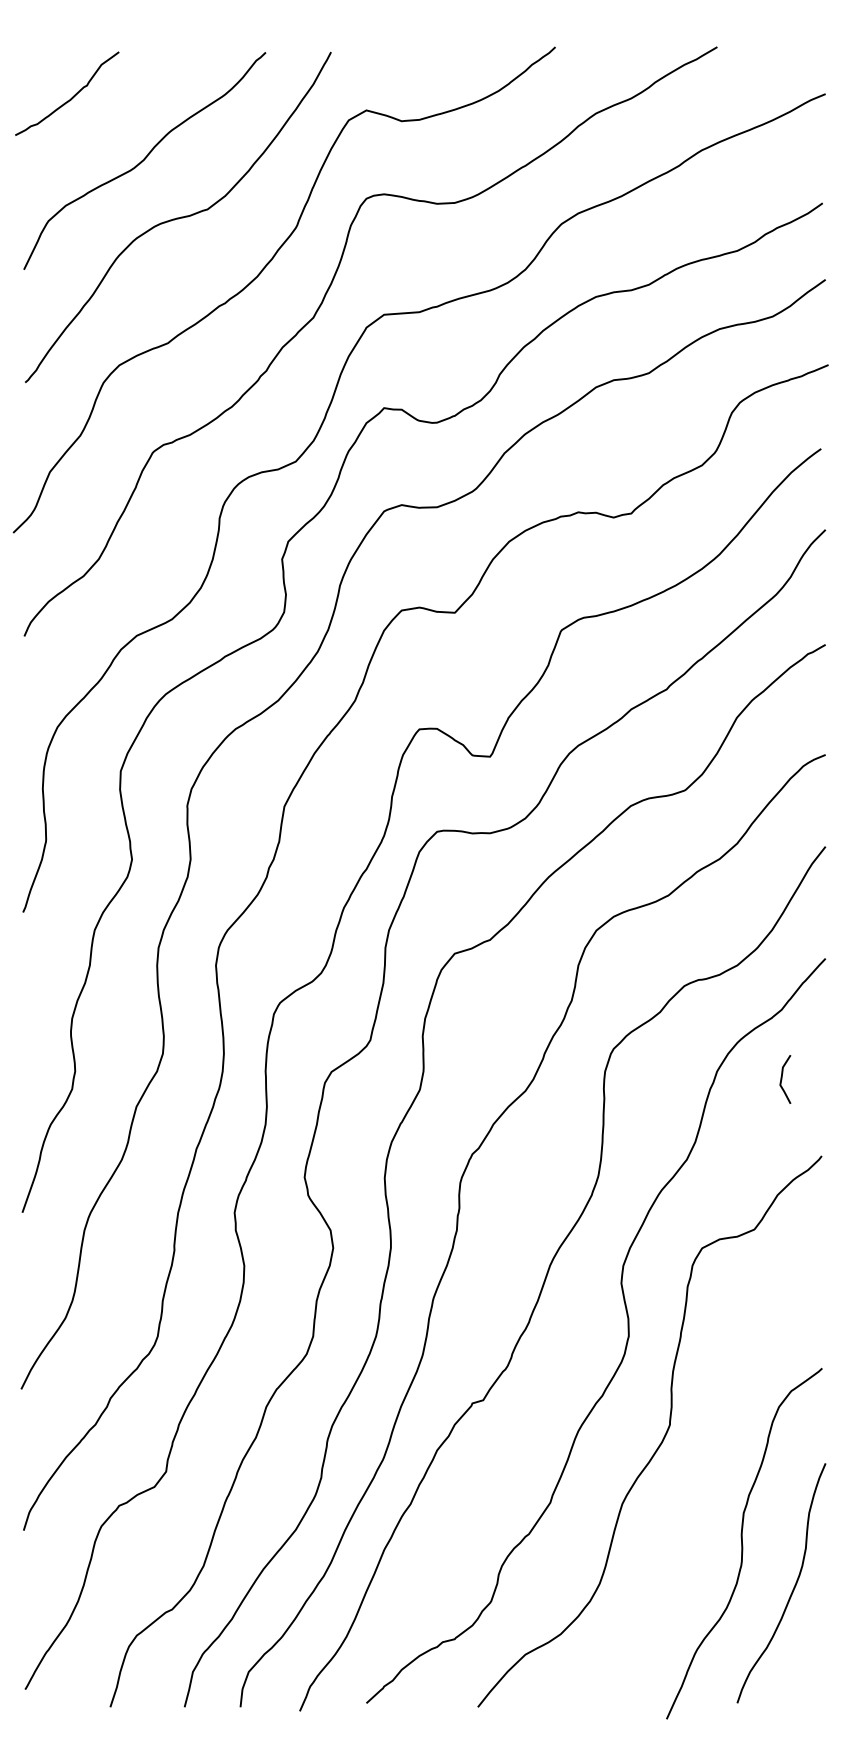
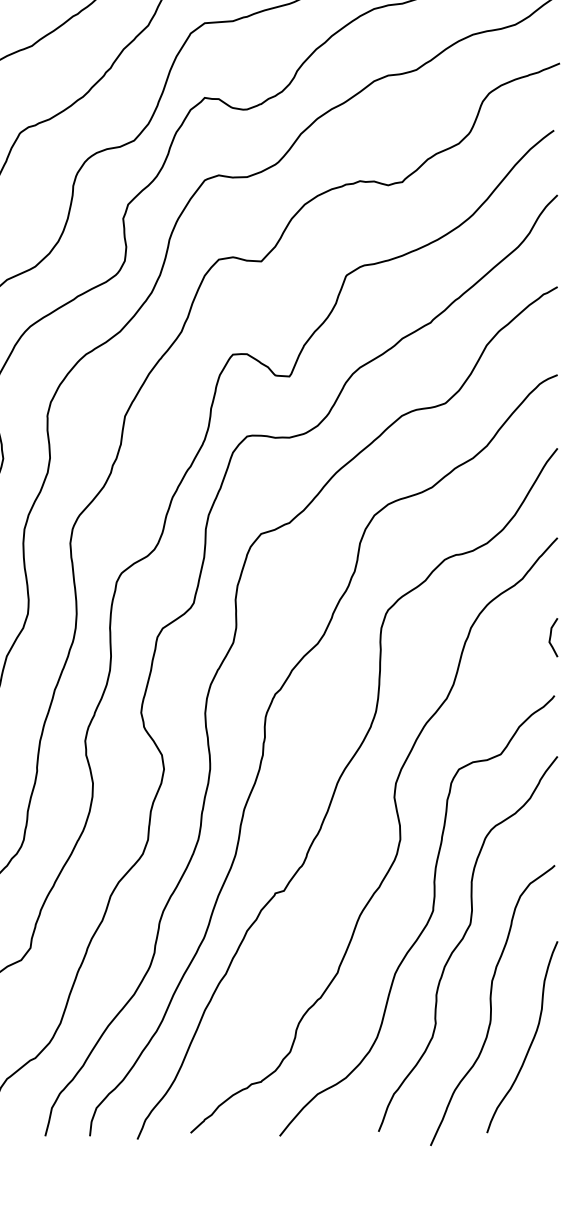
curve: (782, 1079) -> (551, 637), moved
curve: (706, 1462) -> (462, 940), added

